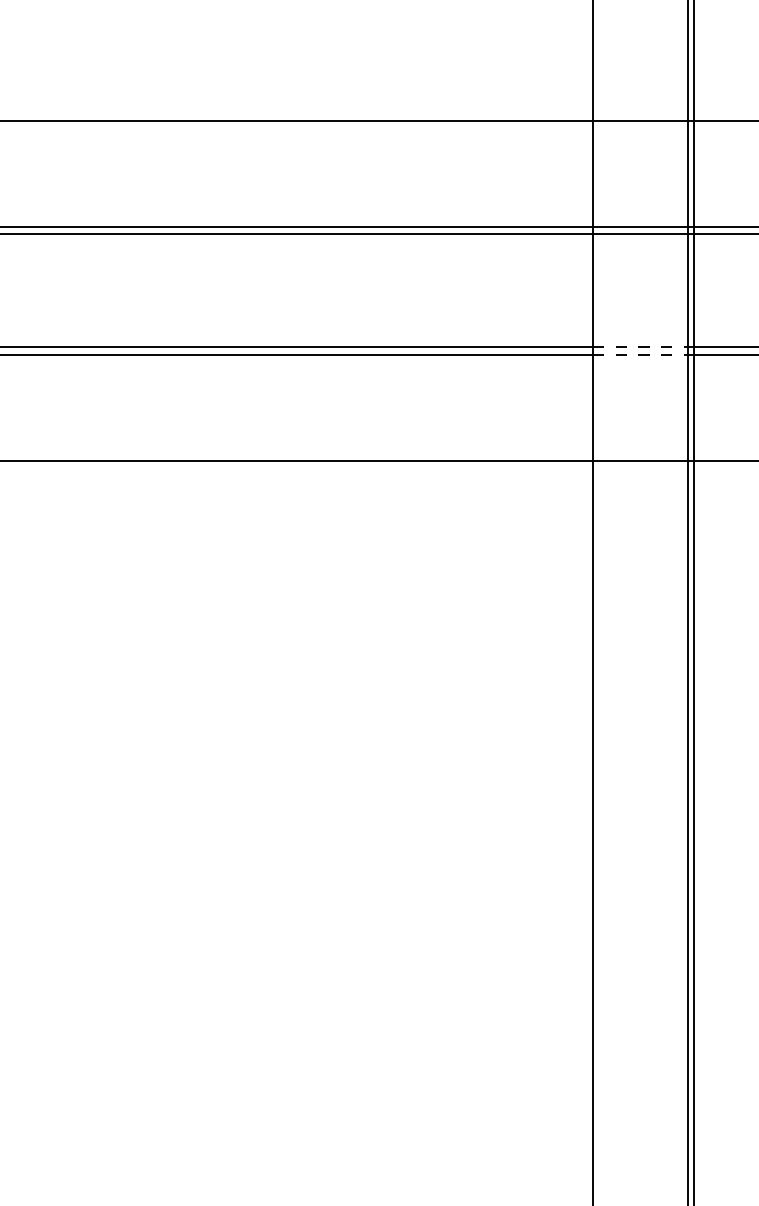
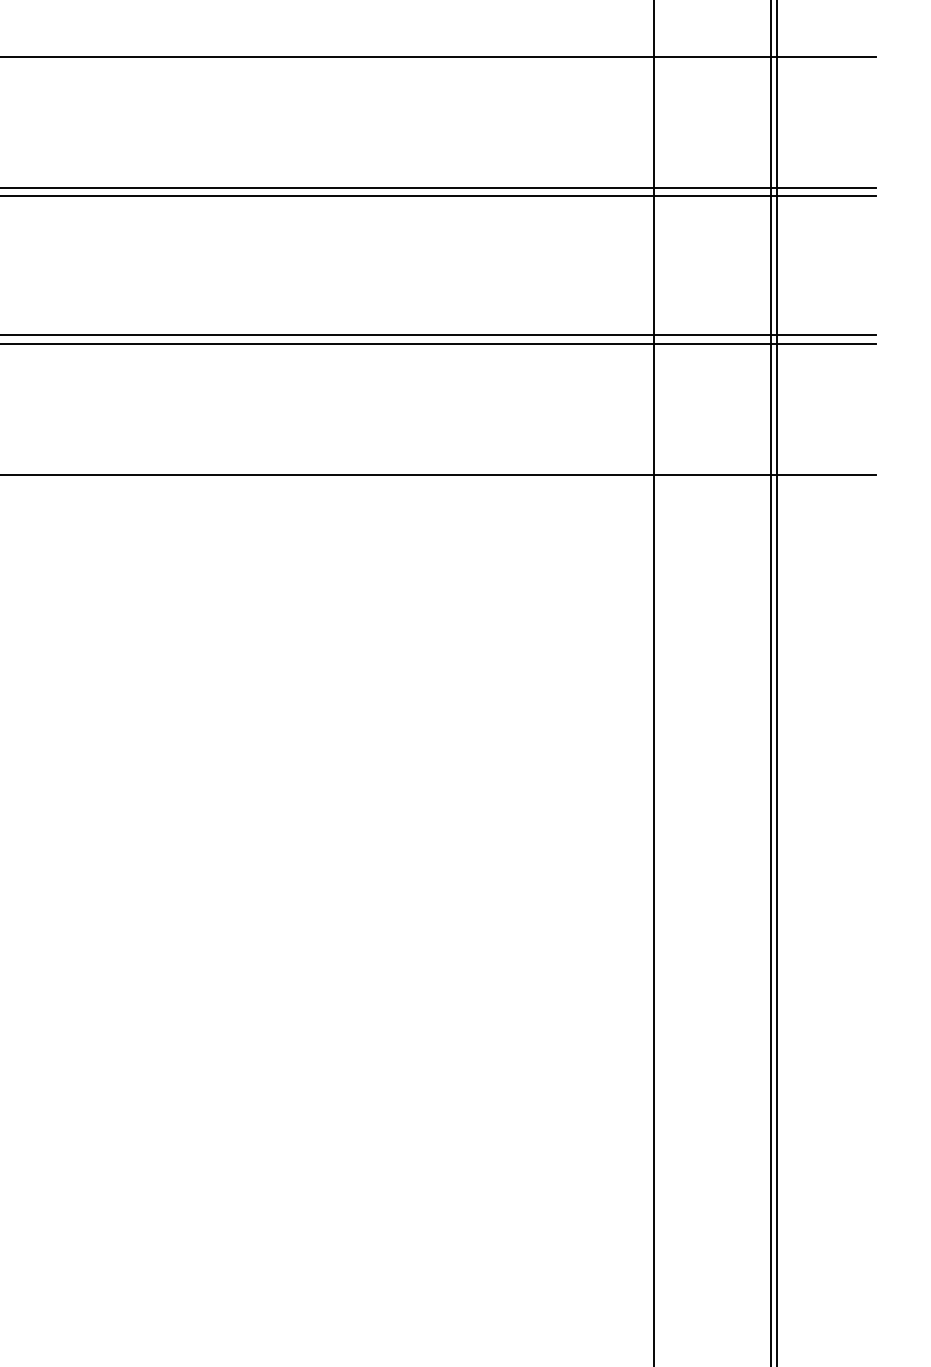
line: (640, 347) -> (712, 335), dashed -> solid
line: (640, 354) -> (712, 344), dashed -> solid

